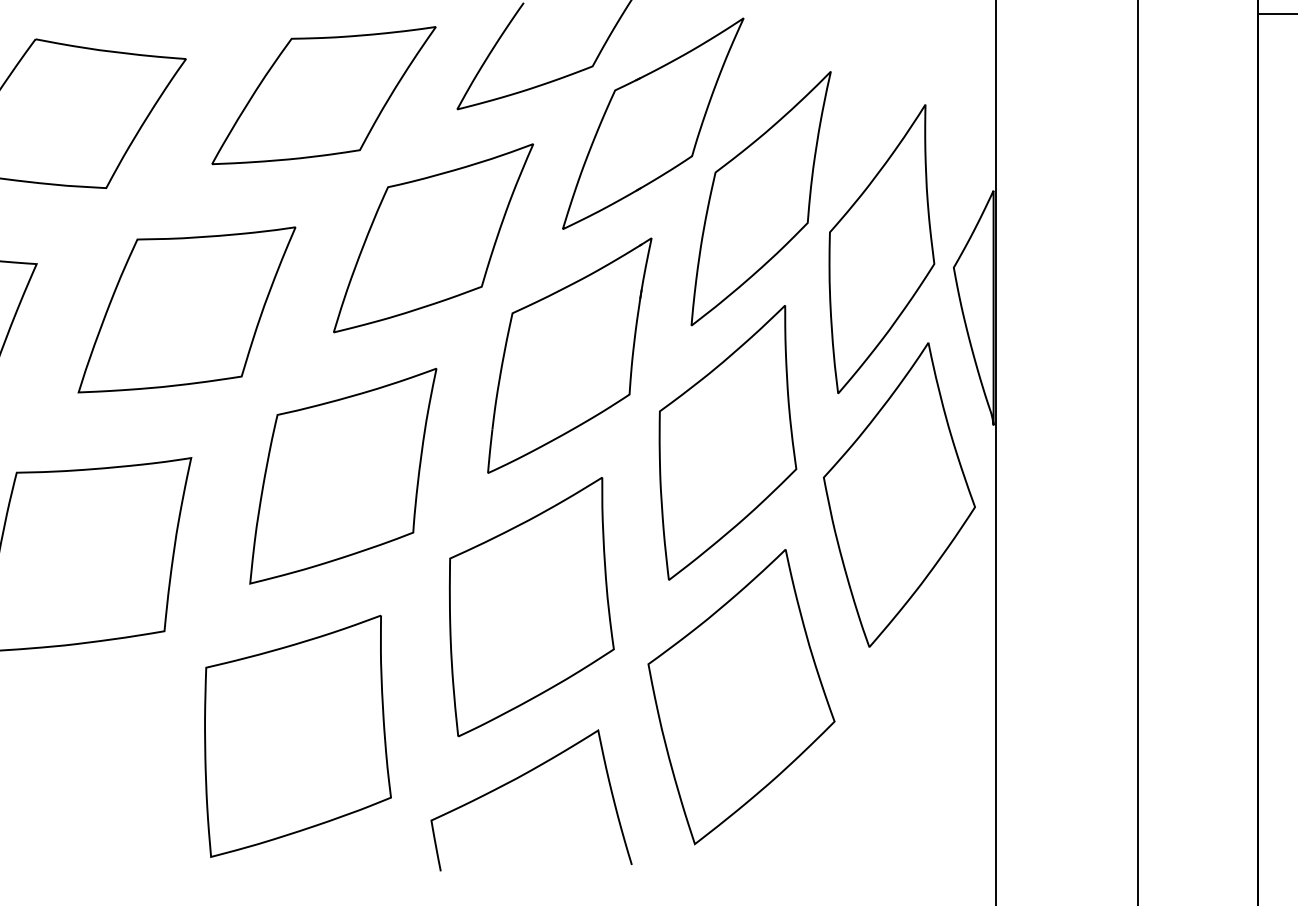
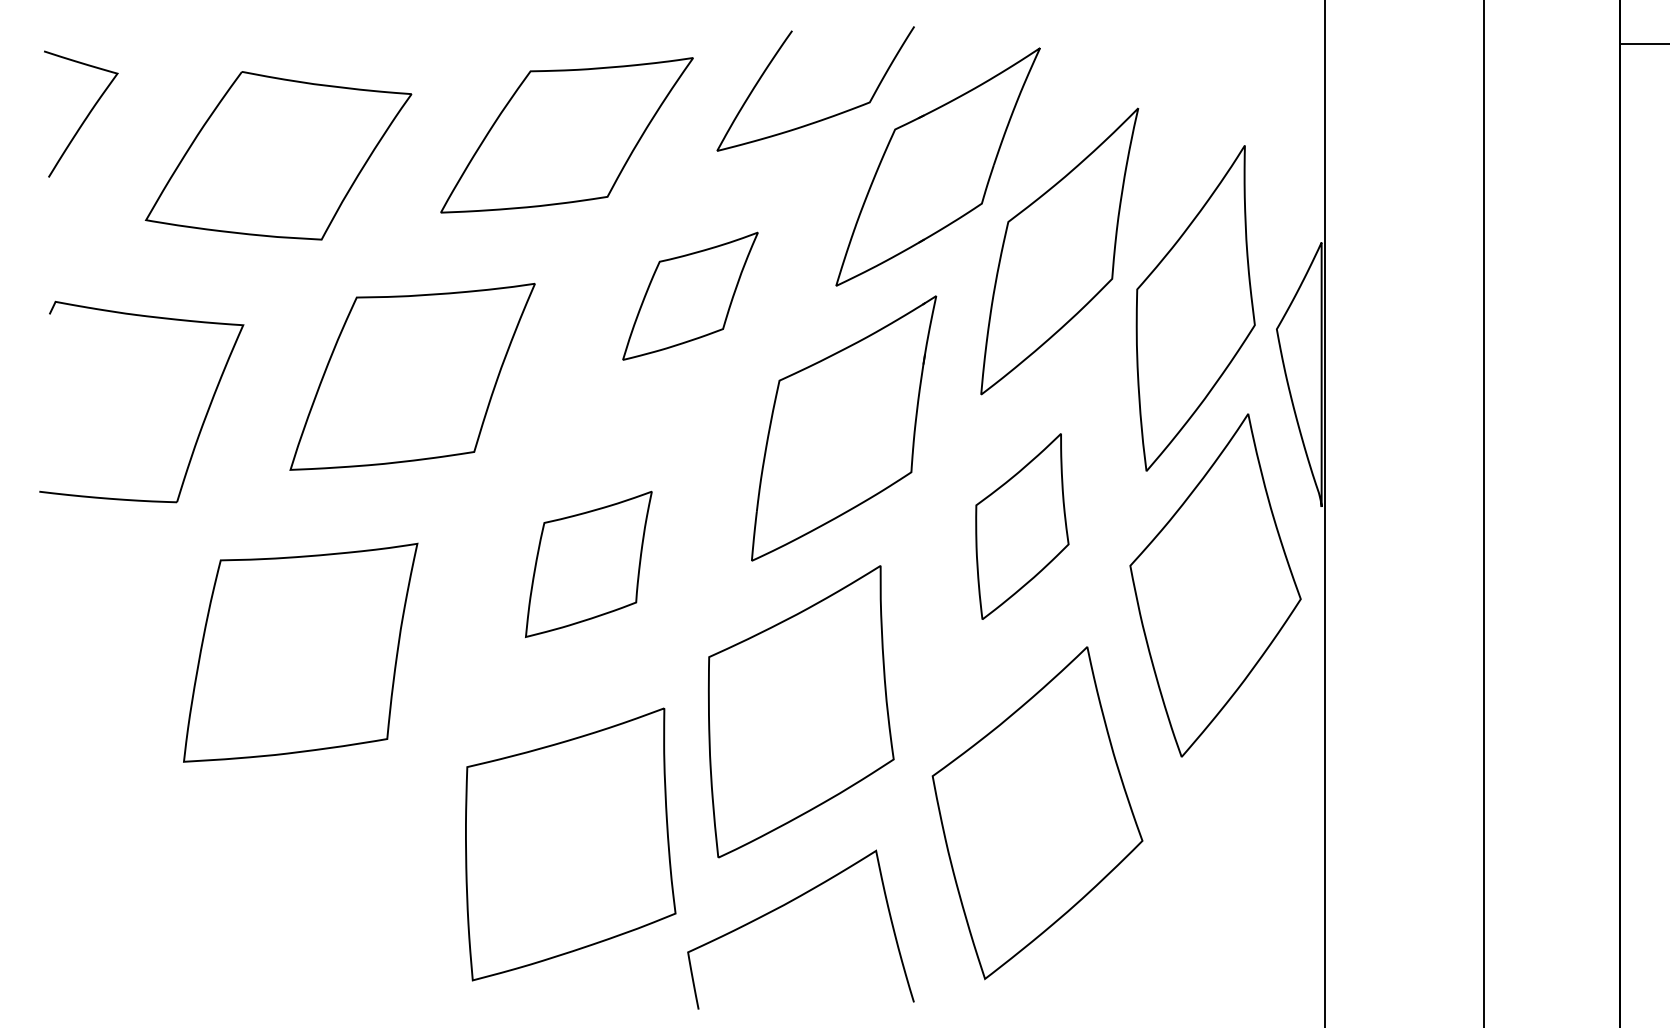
part: (433, 238) -> (690, 296), size x0.6
part: (728, 442) -> (1022, 526), size x0.6
part: (343, 476) -> (588, 564), size x0.6
part: (297, 736) -> (570, 844), moved

